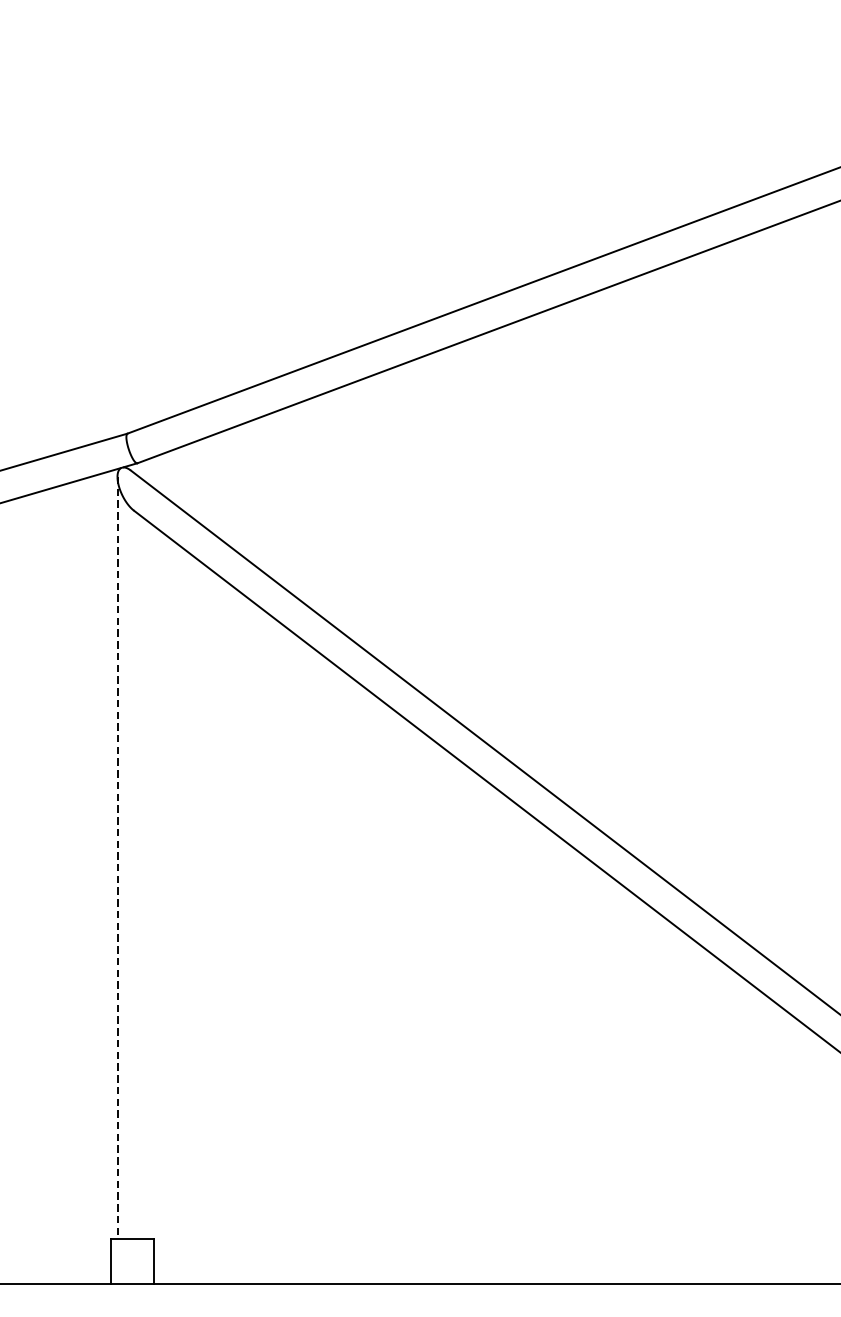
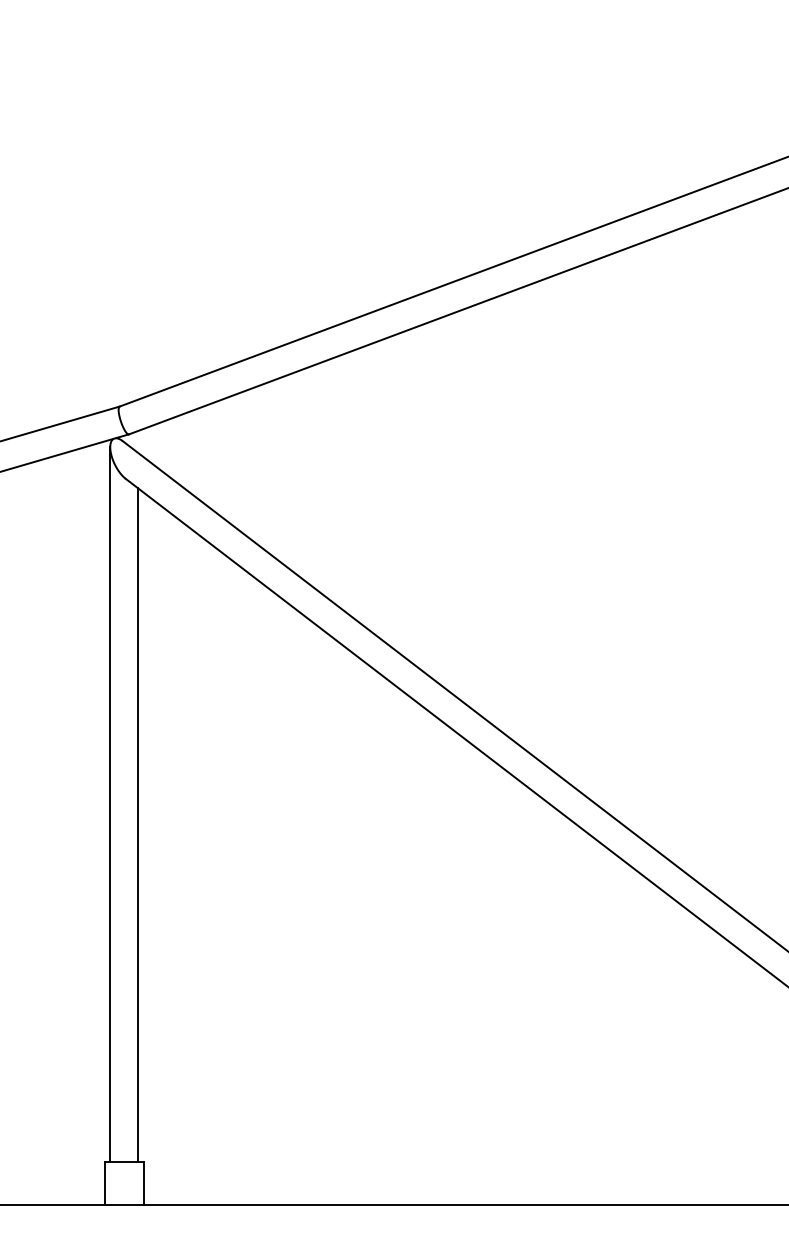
line: (117, 857) -> (110, 804), dashed -> solid
line: (147, 879) -> (138, 824), added

